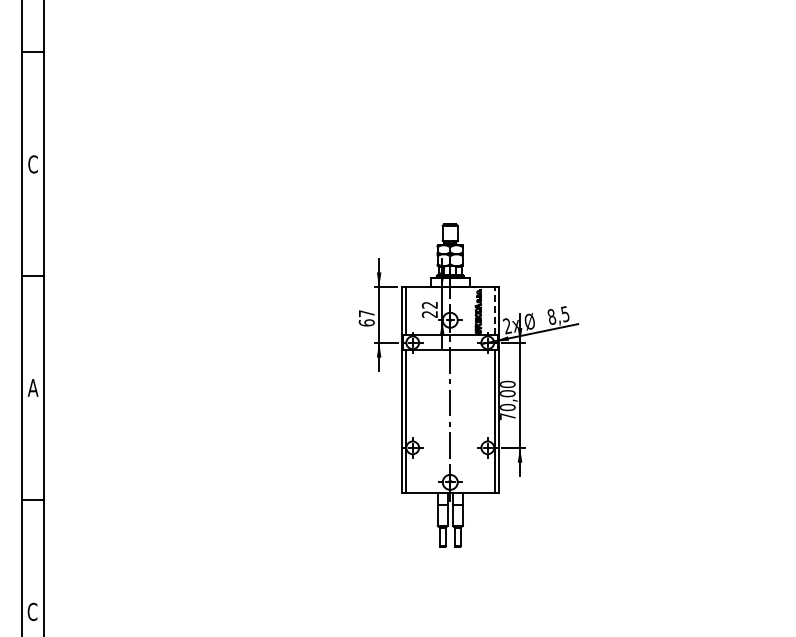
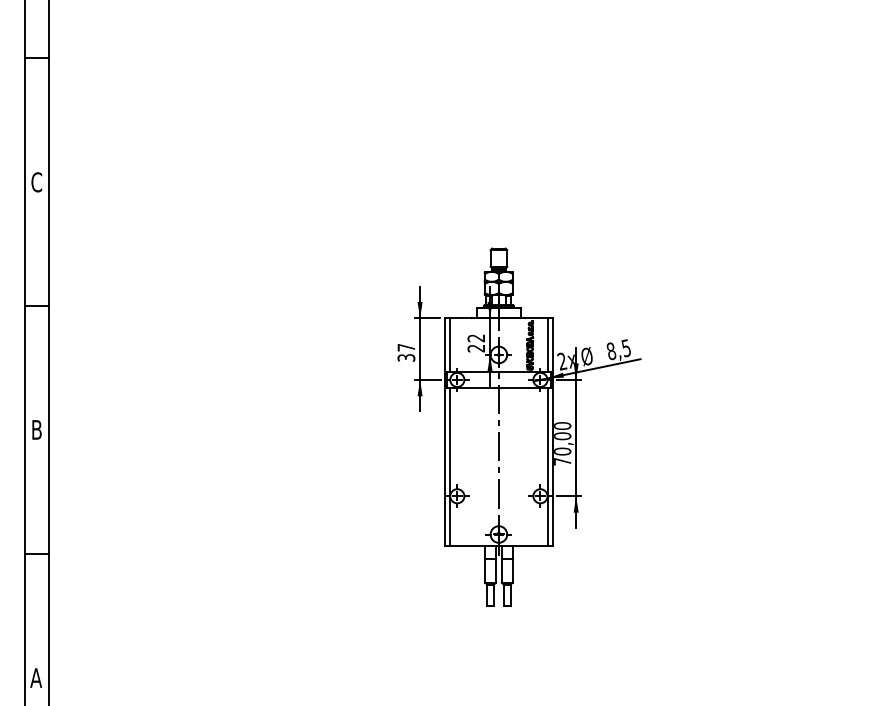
line: (494, 310) -> (547, 344), dashed -> solid
text: (366, 322) -> (406, 357), 67 -> 37
text: (32, 387) -> (36, 429), A -> B
text: (32, 611) -> (36, 677), C -> A

